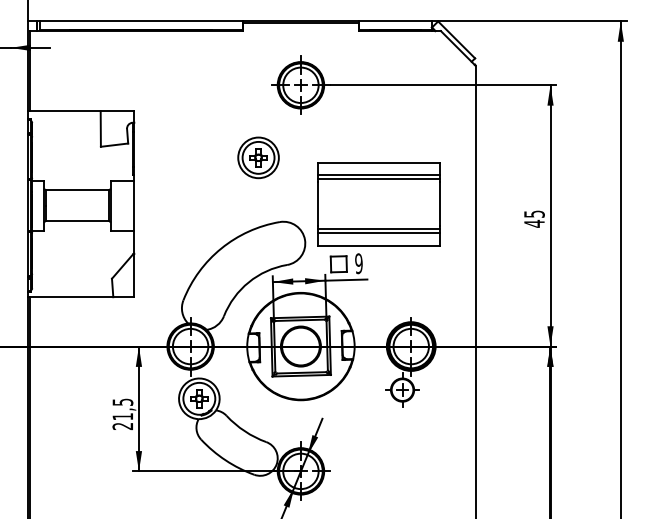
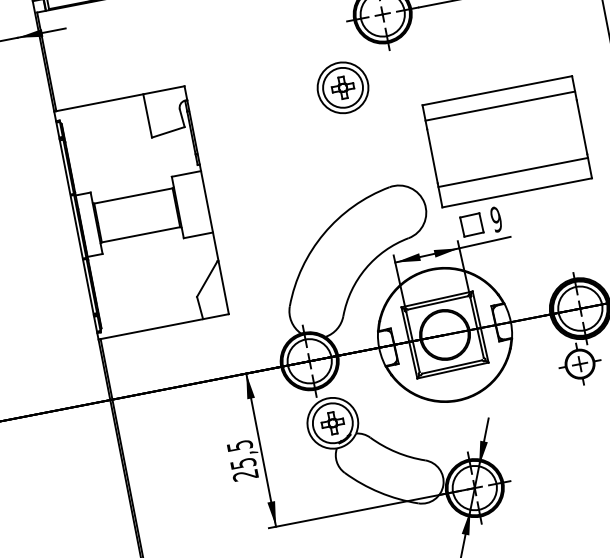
part: (258, 157) -> (342, 87), moved
line: (379, 179) -> (501, 111), removed
line: (379, 233) -> (514, 177), removed
text: (122, 416) -> (242, 463), 21,5 -> 25,5

